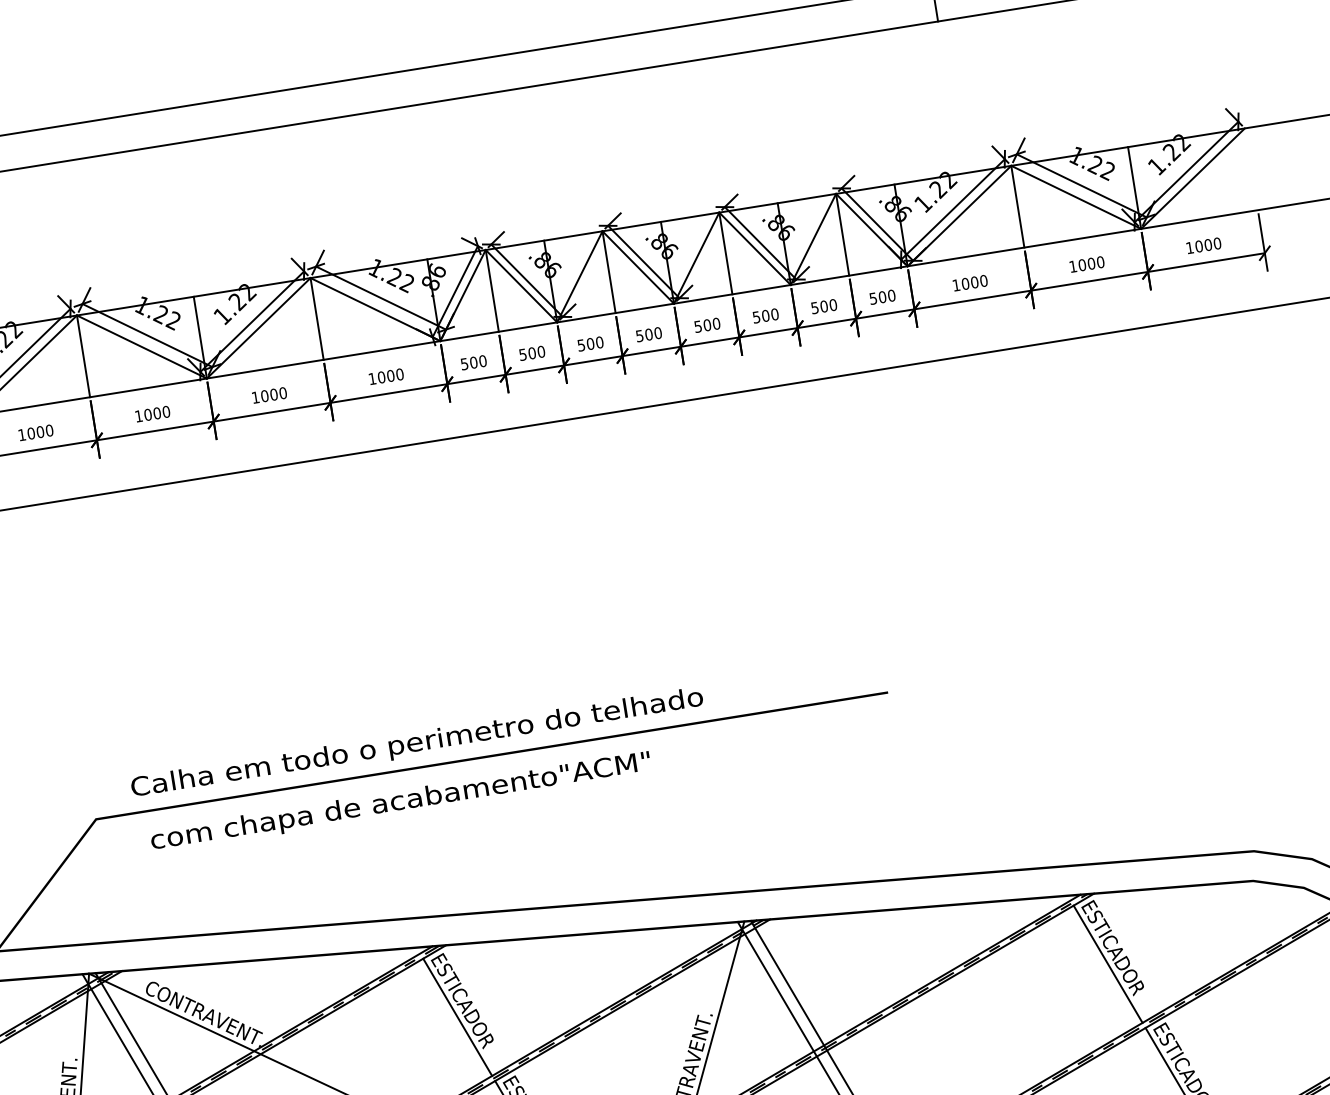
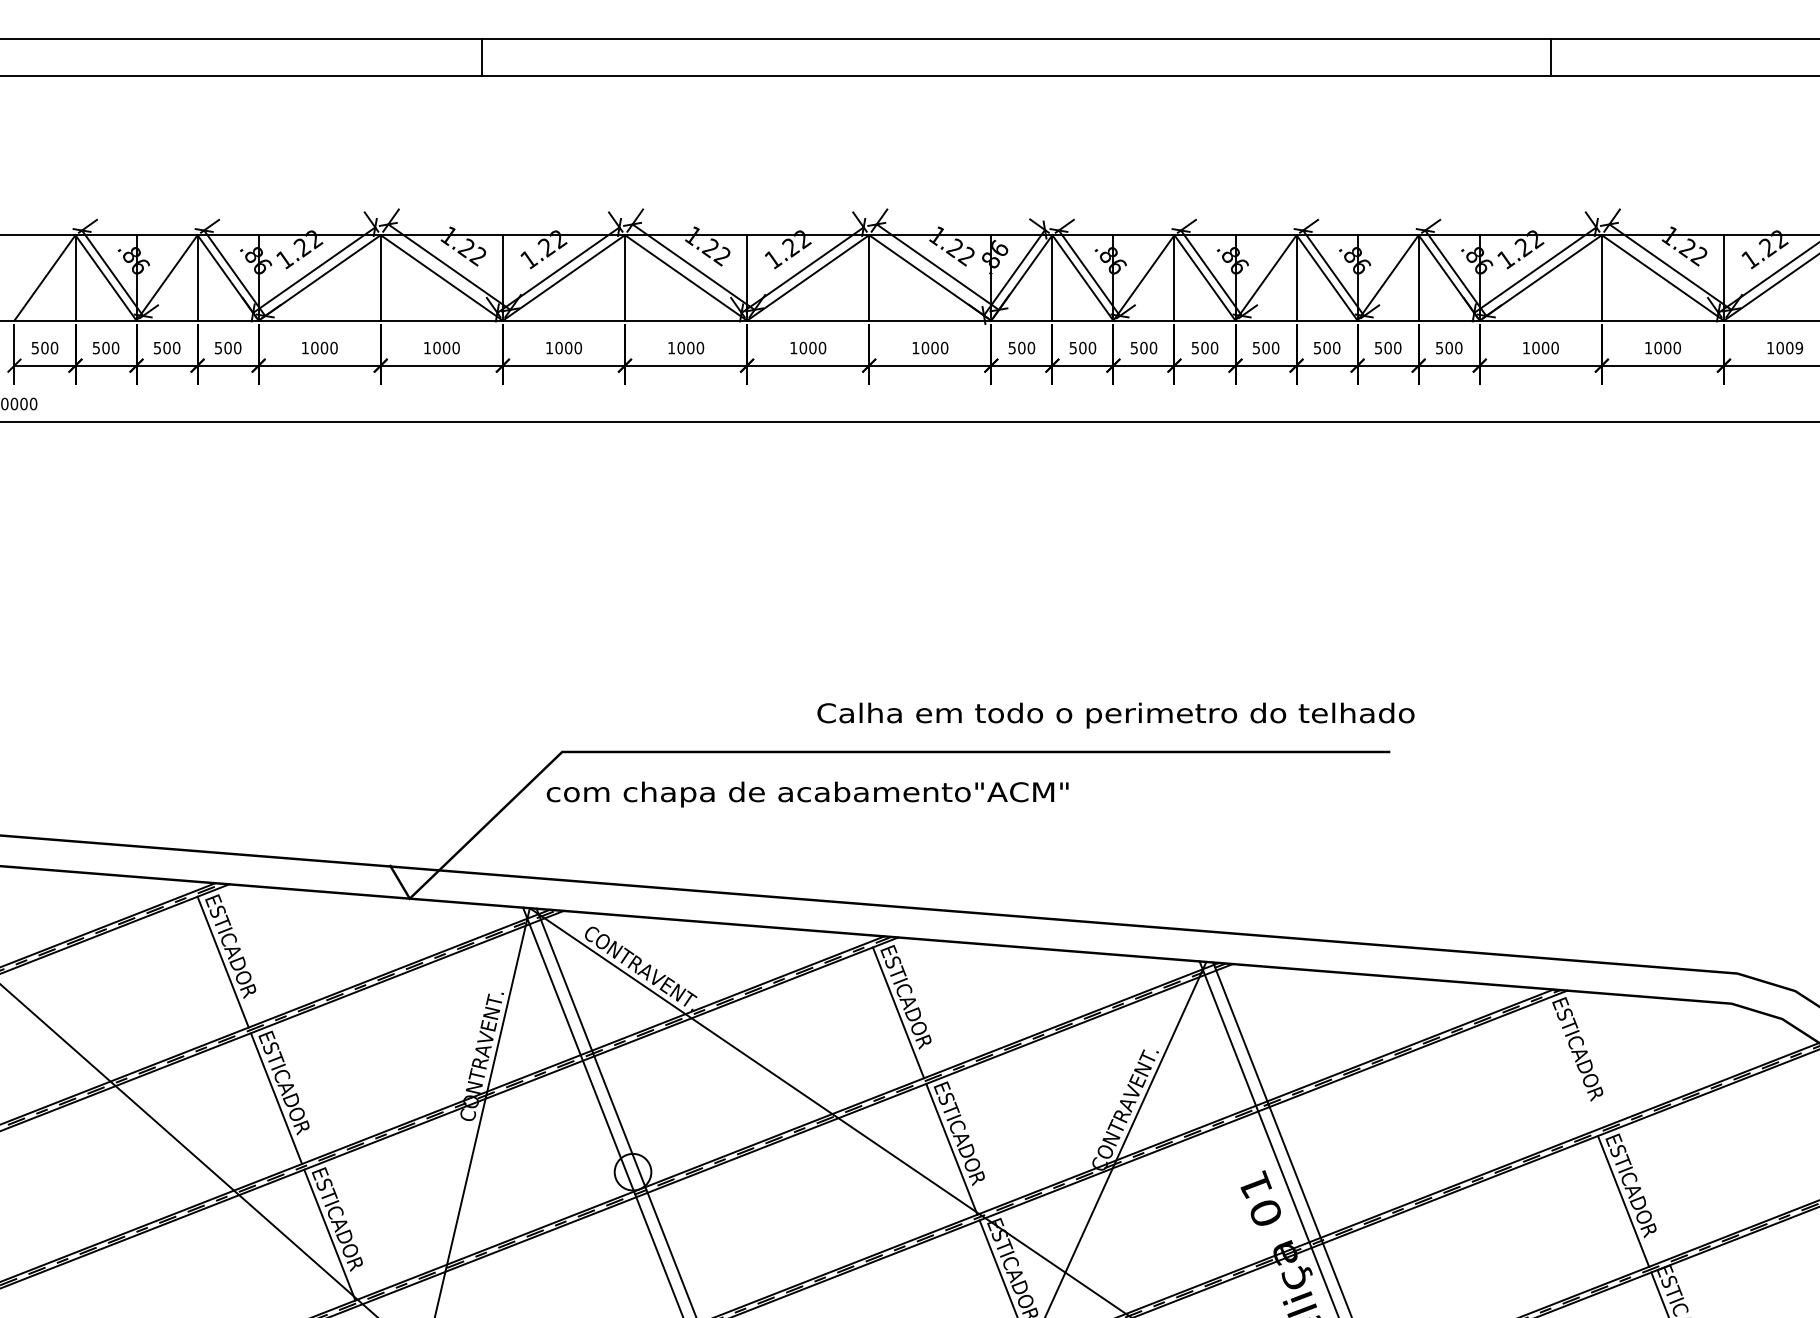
text: (1216, 244) -> (1798, 348), 1000 -> 1009
text: (416, 743) -> (1115, 715), moved
text: (400, 802) -> (807, 794), moved
line: (1107, 963) -> (1569, 1064), removed

